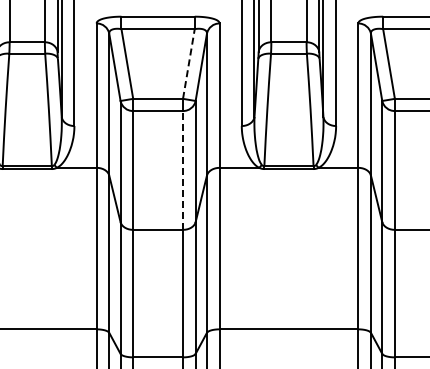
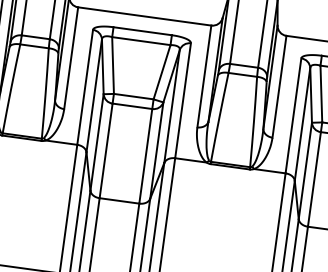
line: (188, 63) -> (161, 71), dashed -> solid
line: (183, 169) -> (146, 155), dashed -> solid

